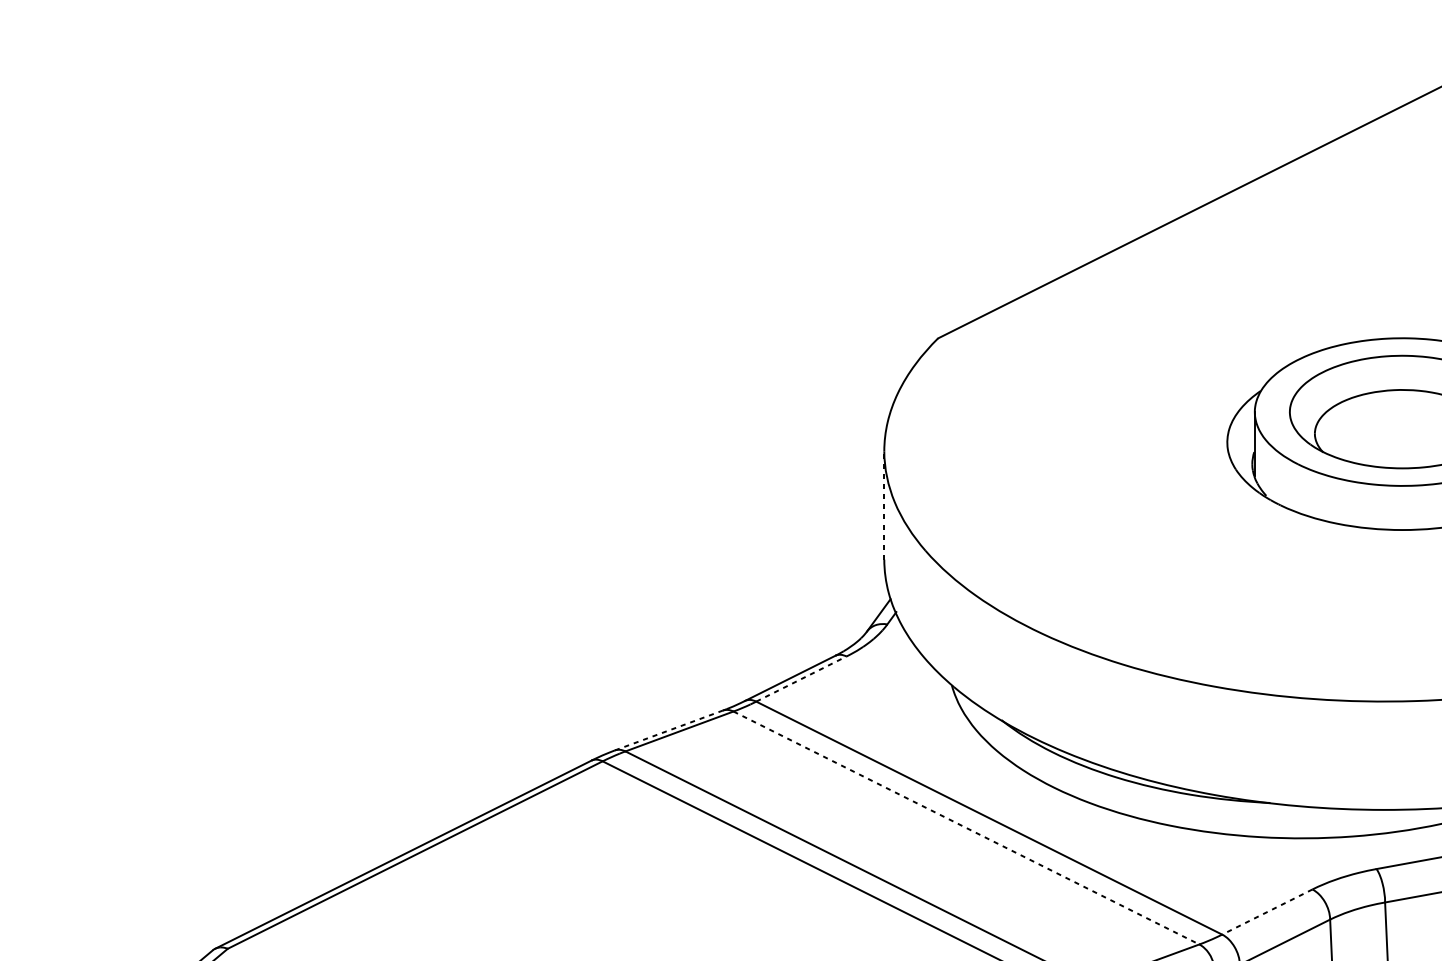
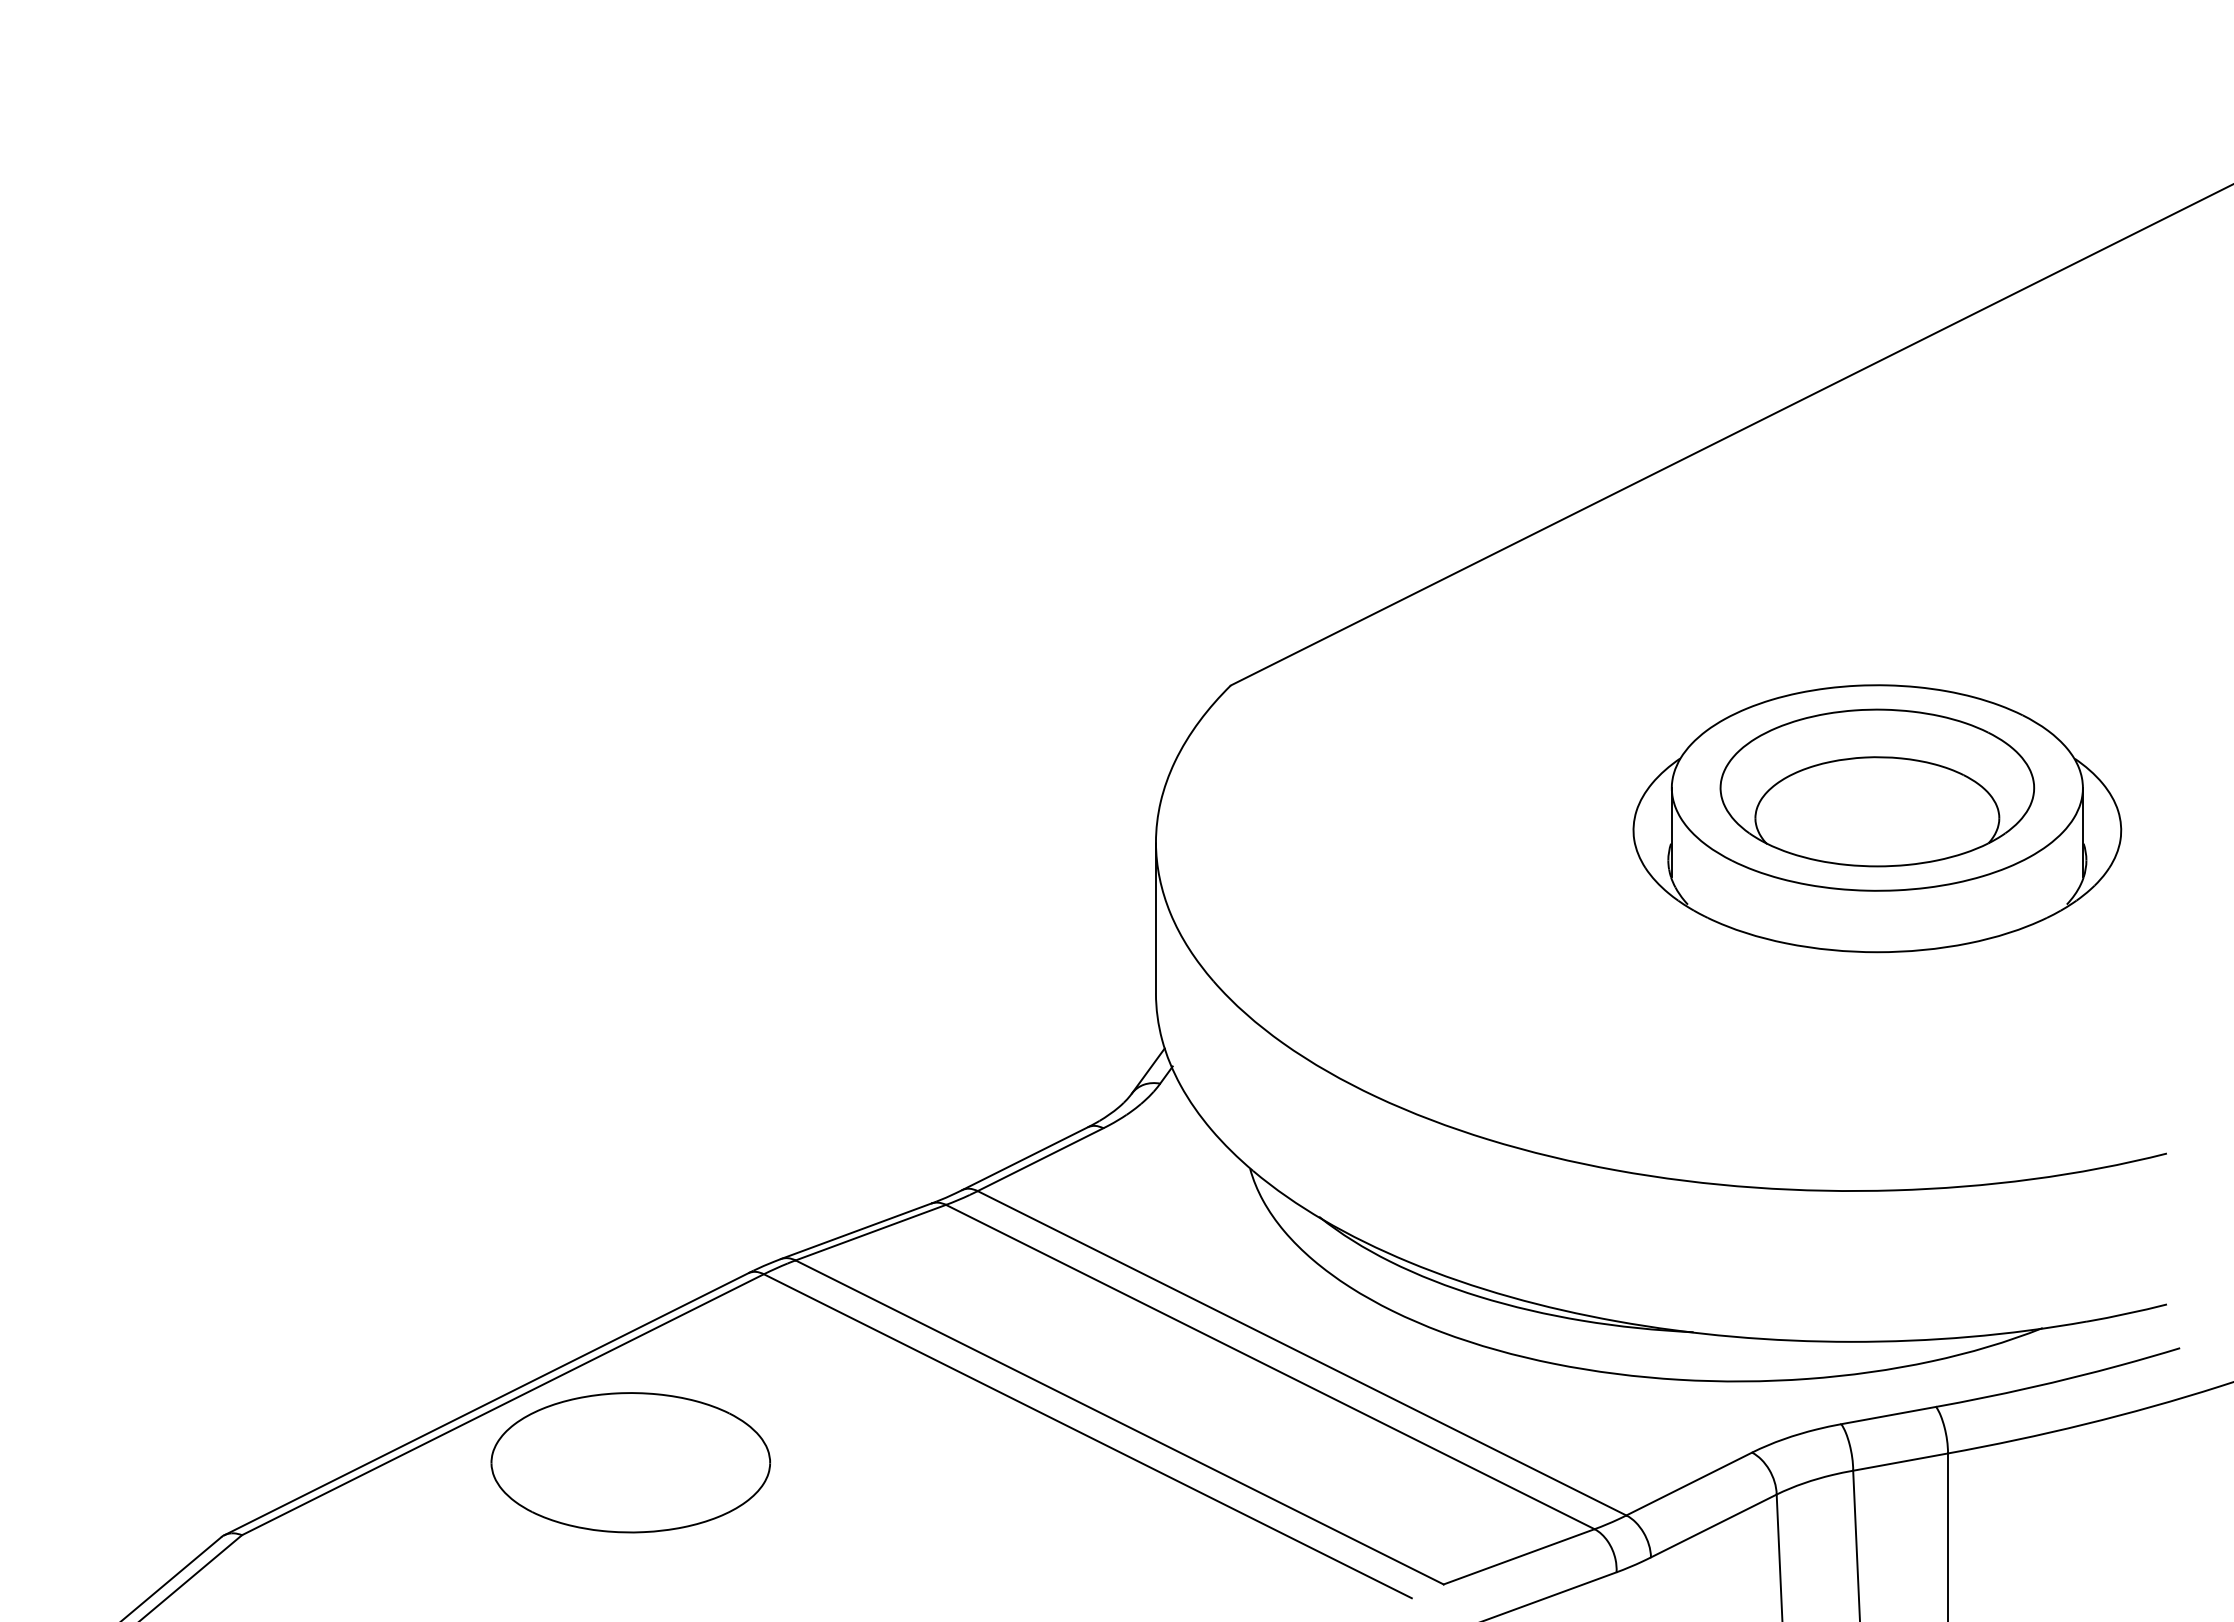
line: (883, 505) -> (1155, 917), dashed -> solid
line: (802, 678) -> (1041, 1159), dashed -> solid
line: (669, 730) -> (856, 1231), dashed -> solid
line: (966, 828) -> (1270, 1367), dashed -> solid
part: (506, 896) -> (630, 1462), added
line: (1266, 912) -> (1688, 1484), dashed -> solid

